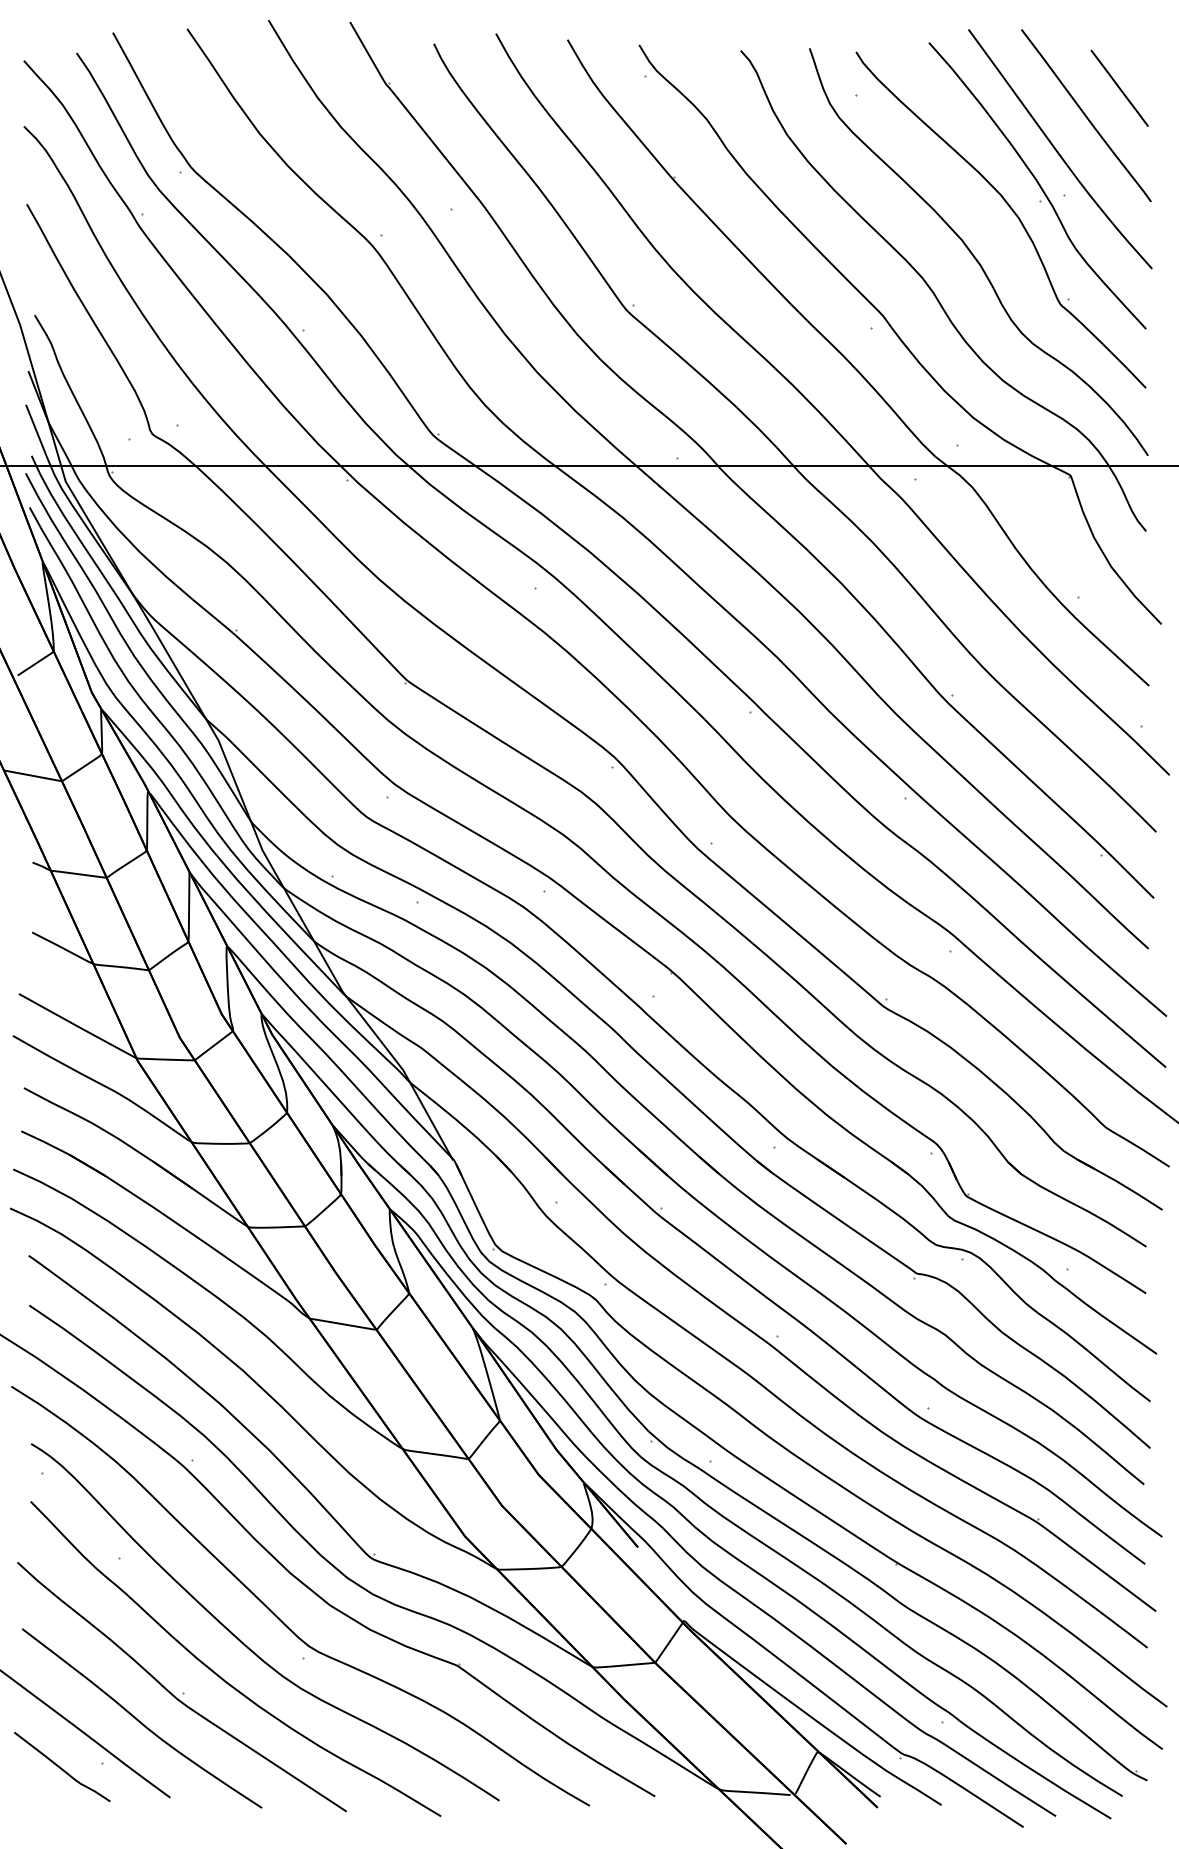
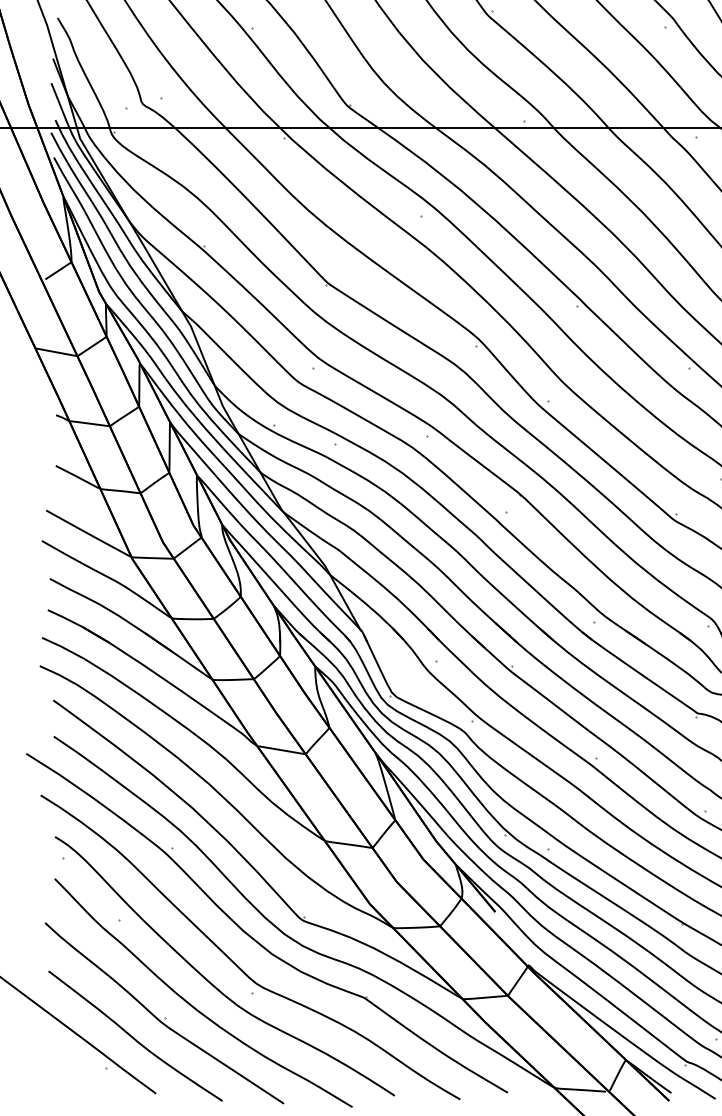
curve: (61, 1767) -> (77, 1071), removed

